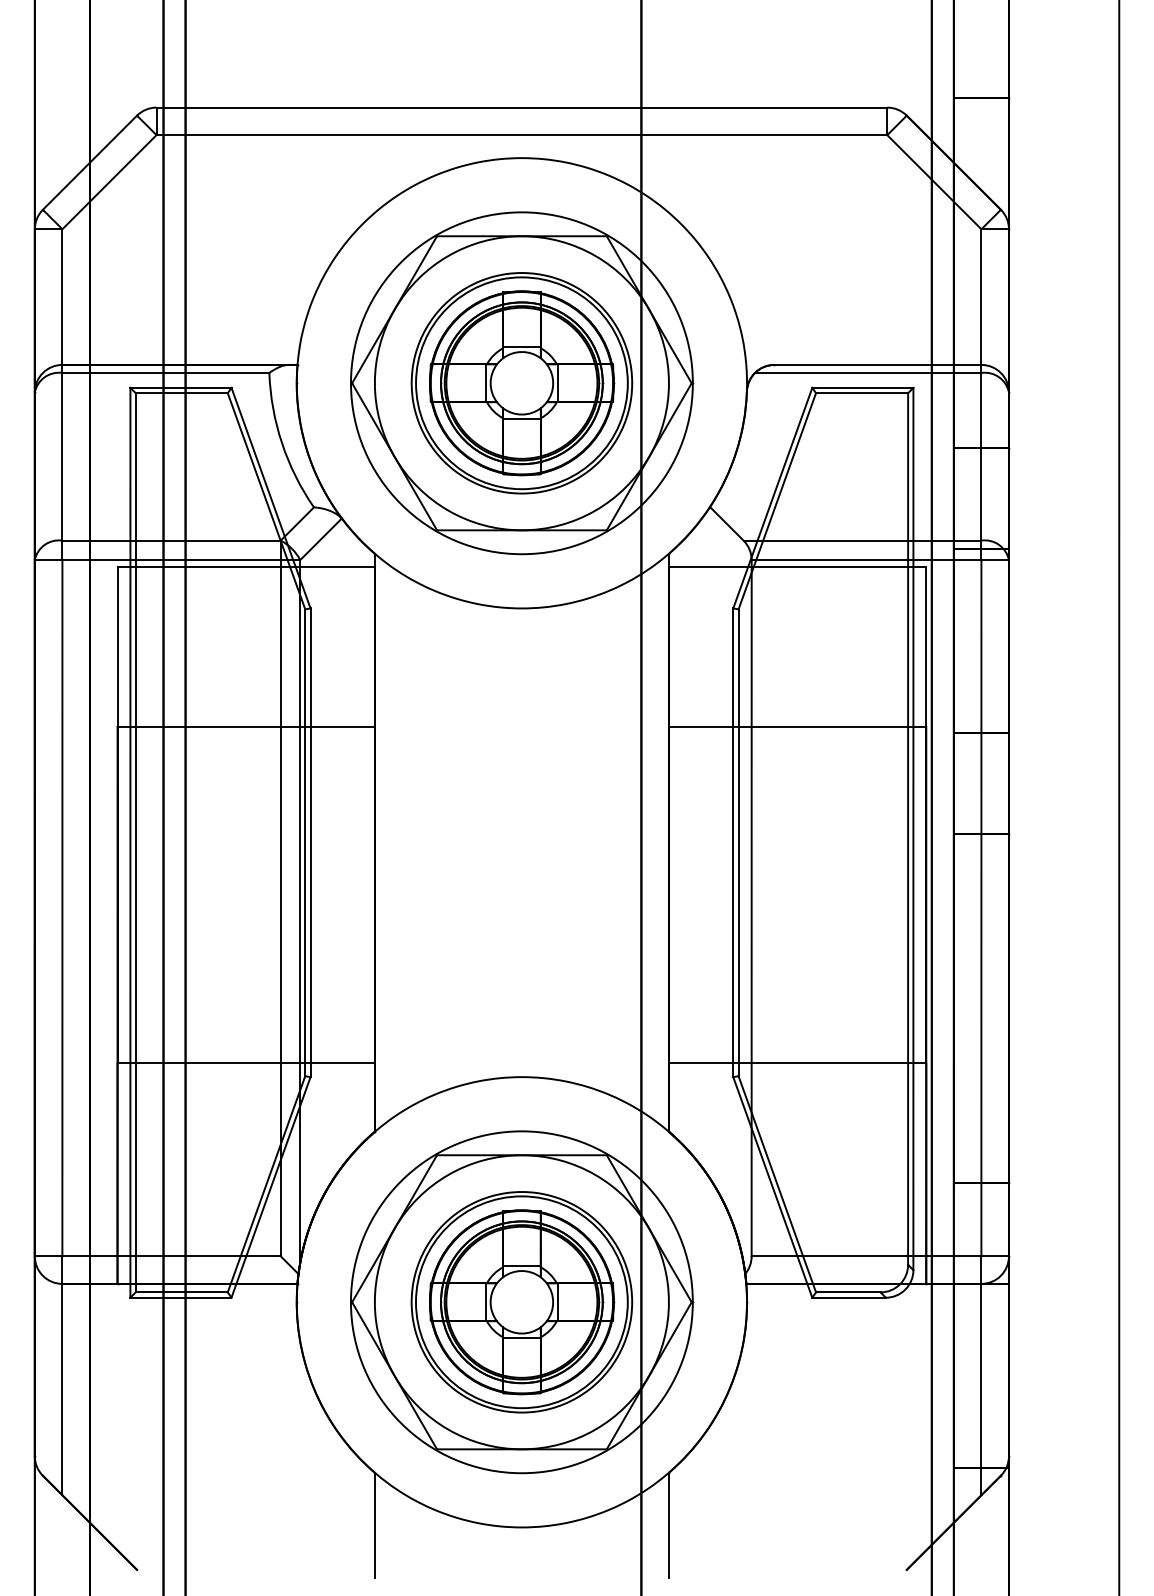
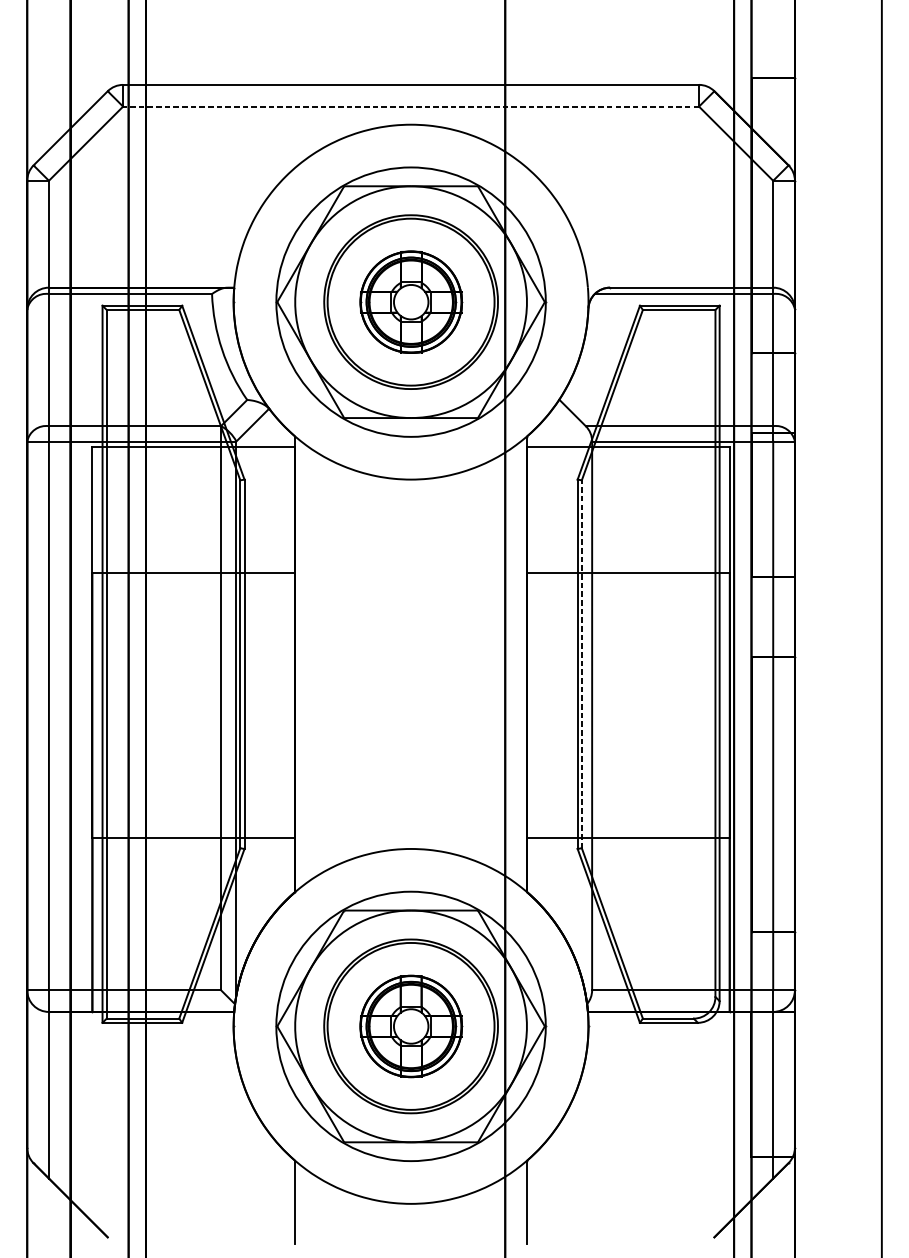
line: (521, 135) -> (410, 106), solid -> dashed
part: (522, 383) -> (411, 302), size x0.7
line: (738, 842) -> (581, 664), solid -> dashed
part: (522, 1302) -> (411, 1026), size x0.7

